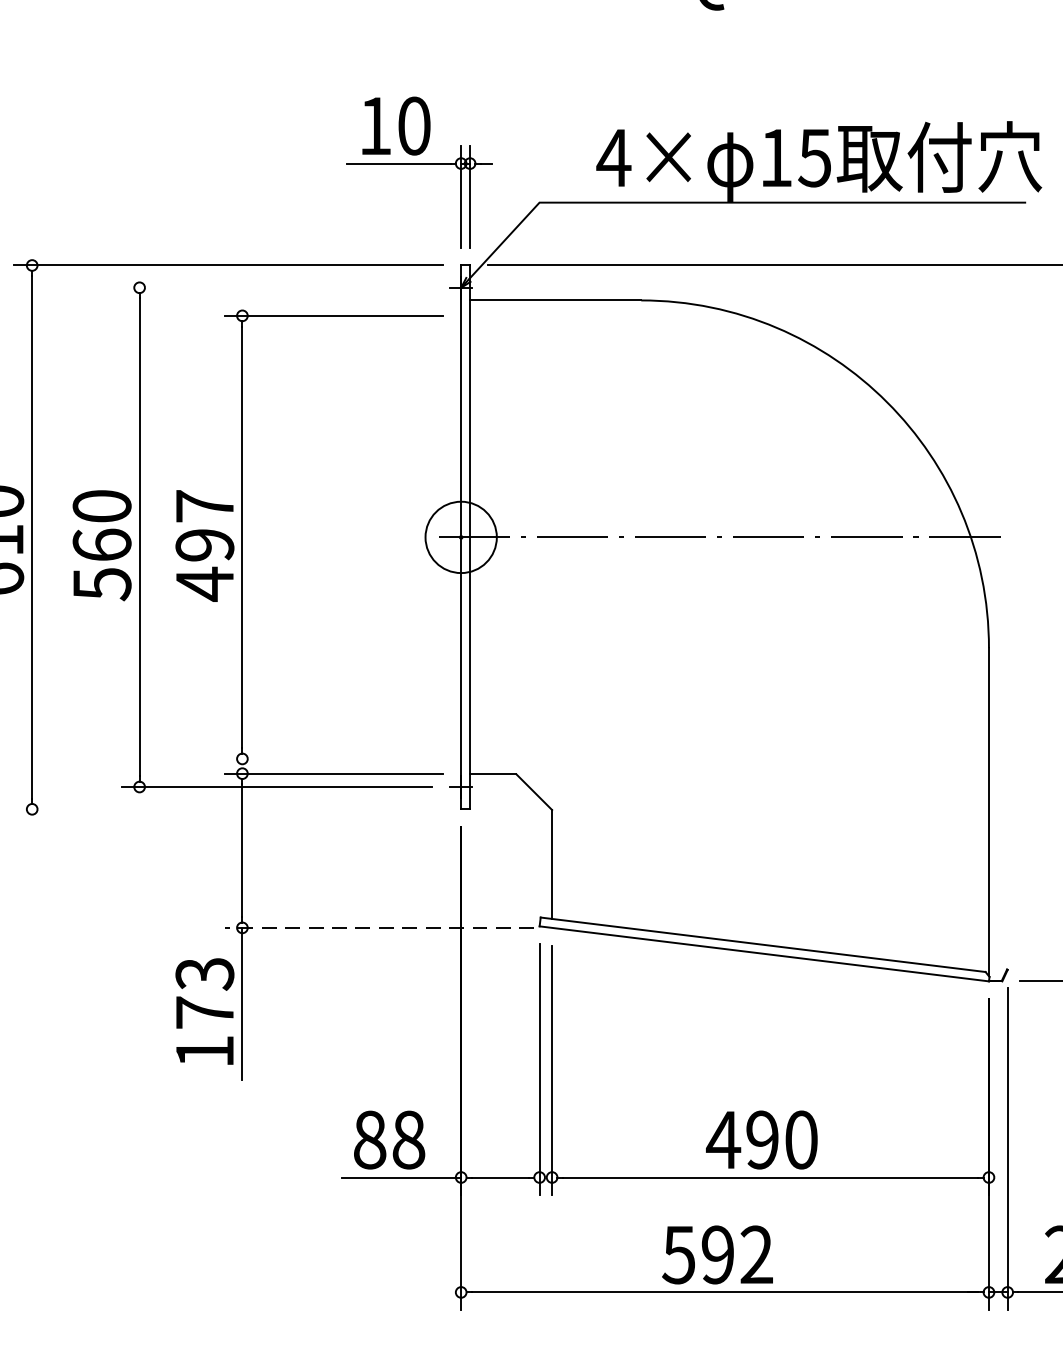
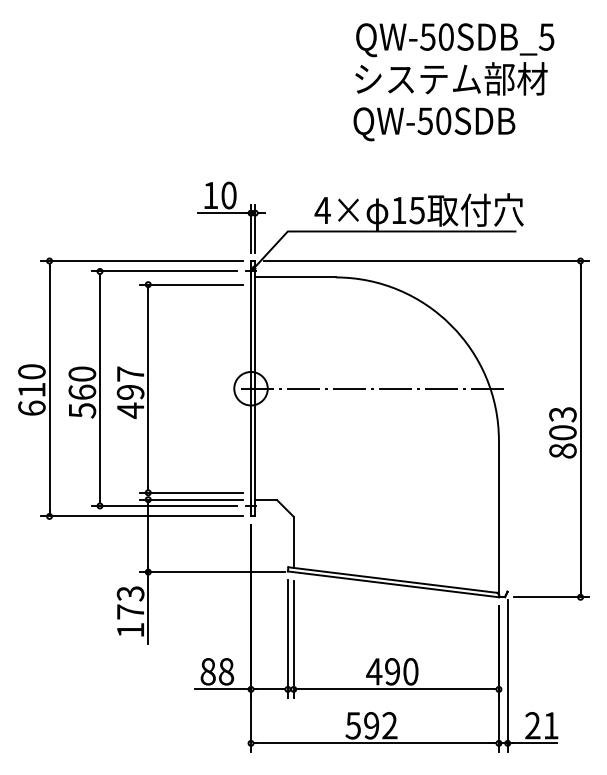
line: (276, 287) -> (164, 271), added
line: (332, 758) -> (190, 492), added
line: (227, 809) -> (141, 516), added
line: (379, 928) -> (212, 572), dashed -> solid

